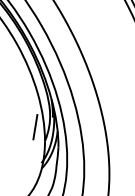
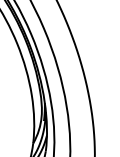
line: (35, 127) -> (25, 128), removed

